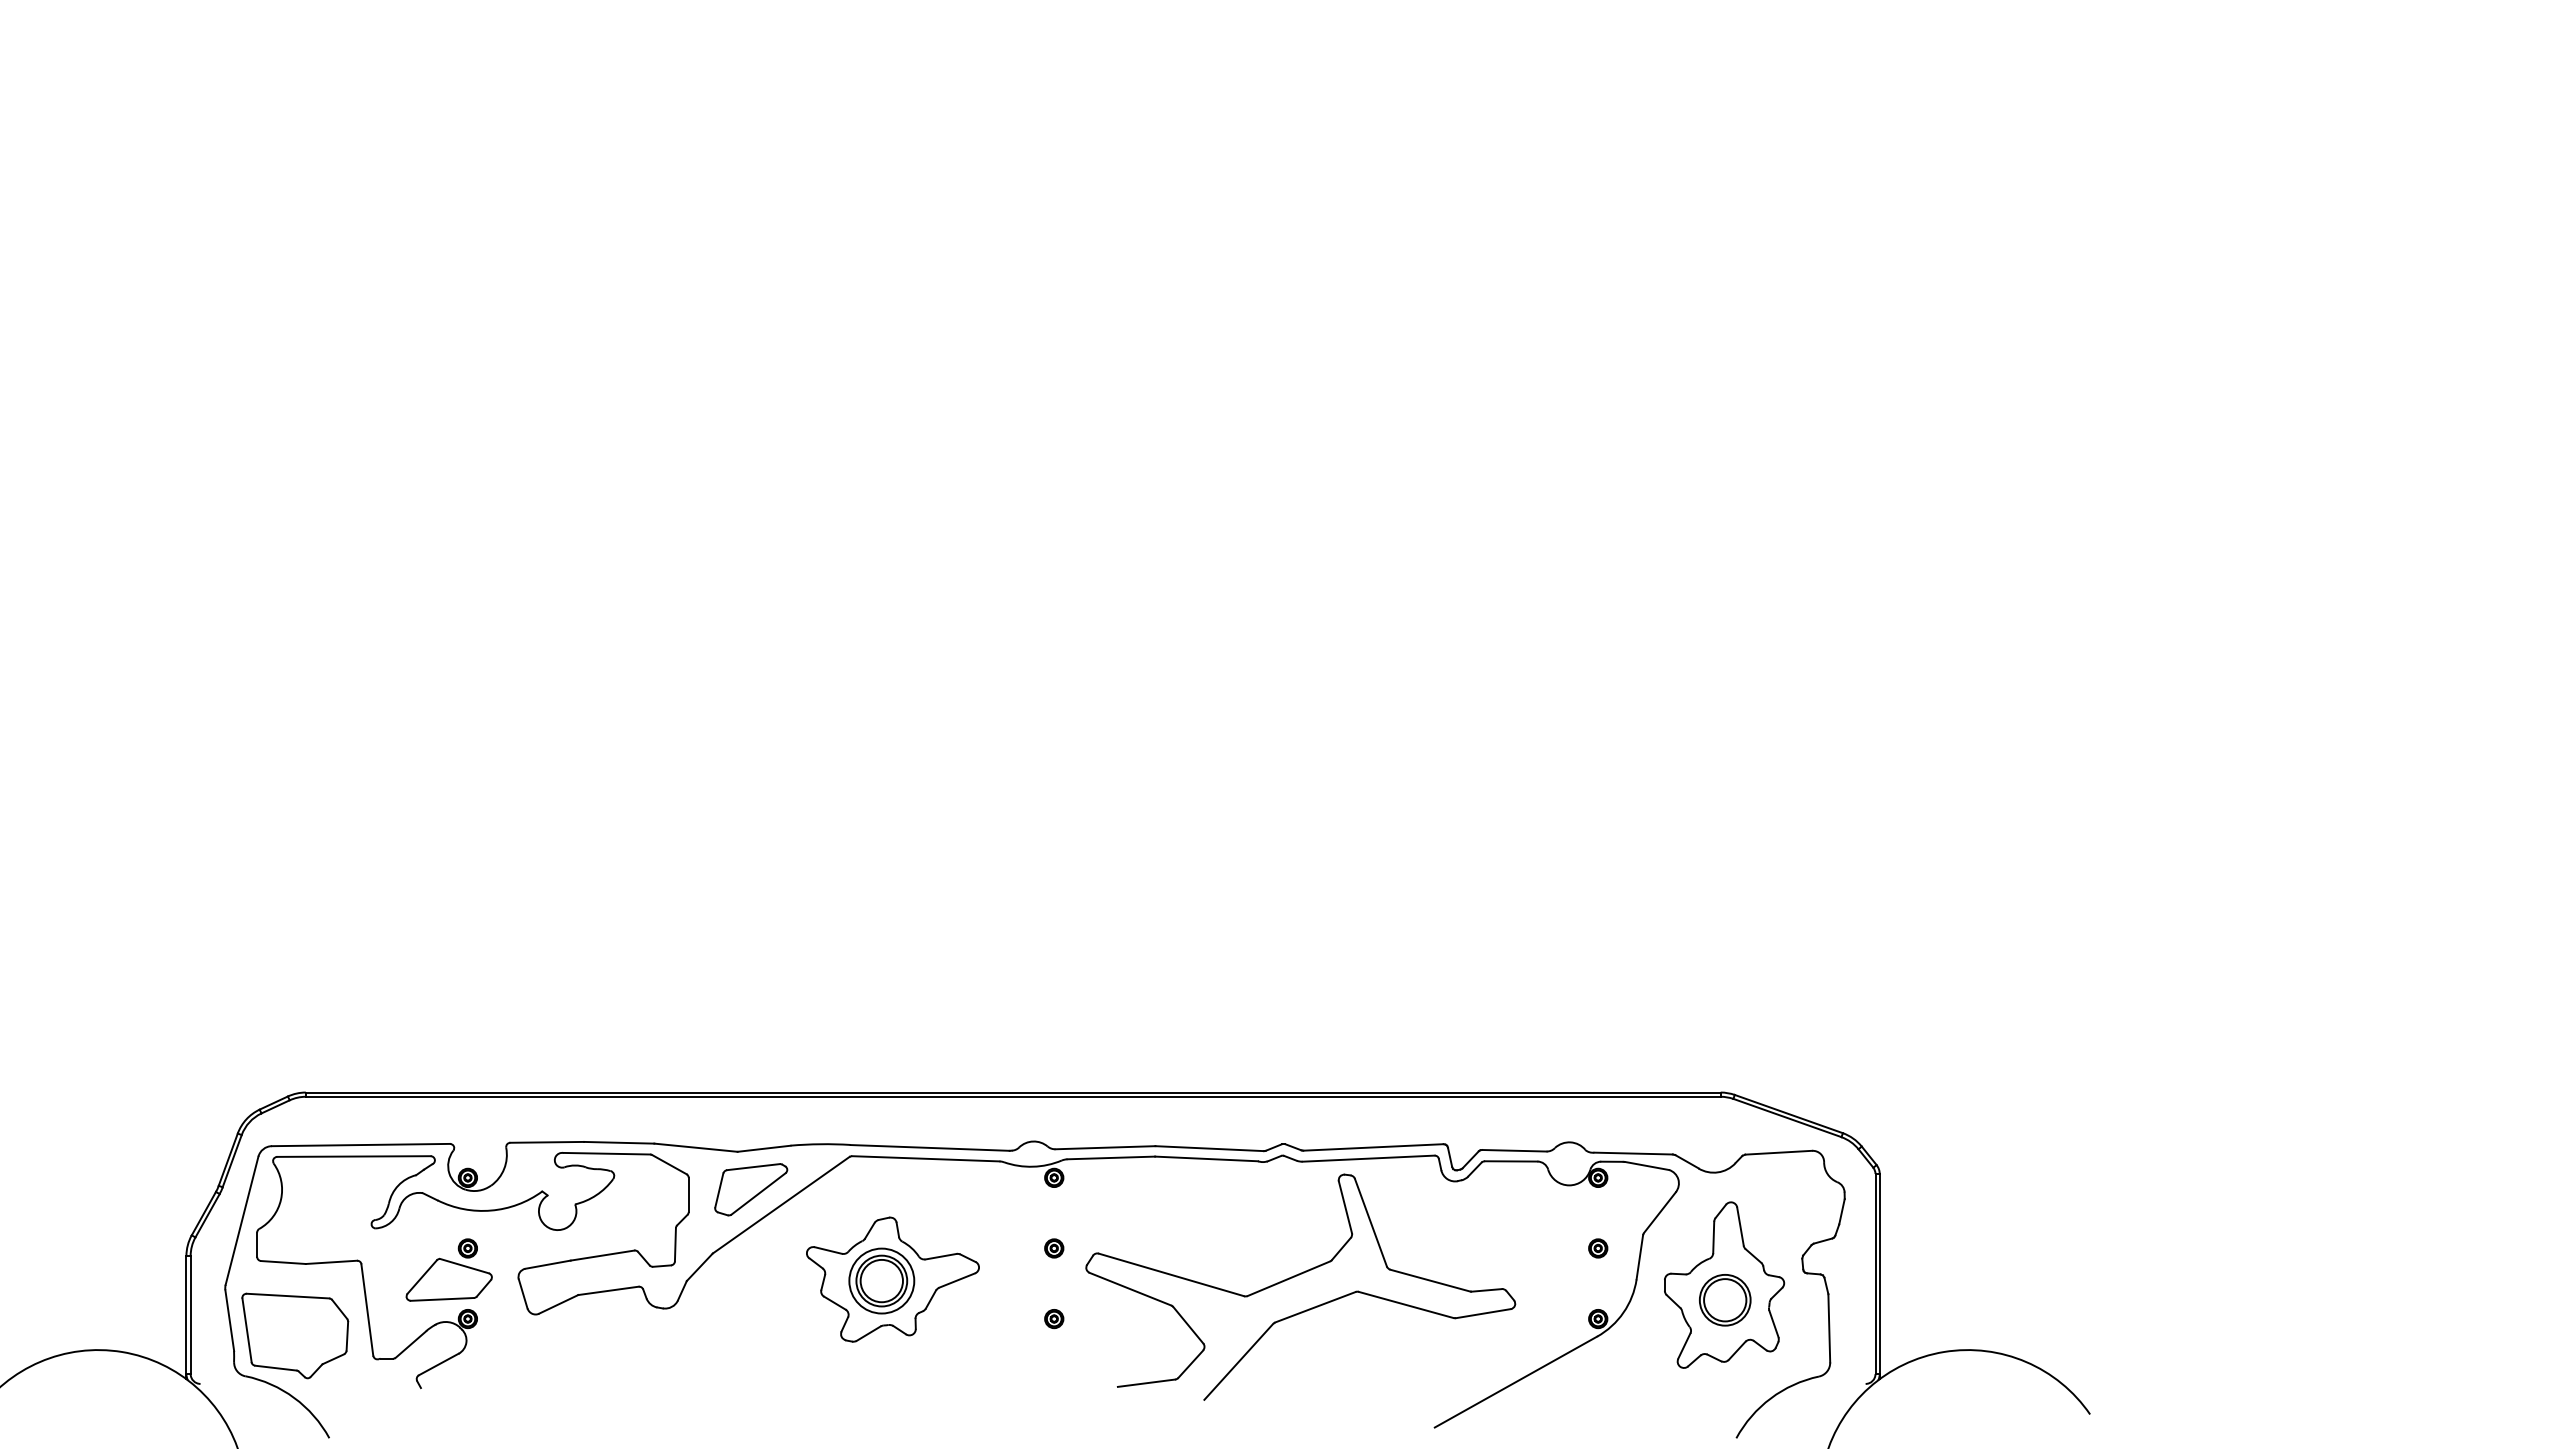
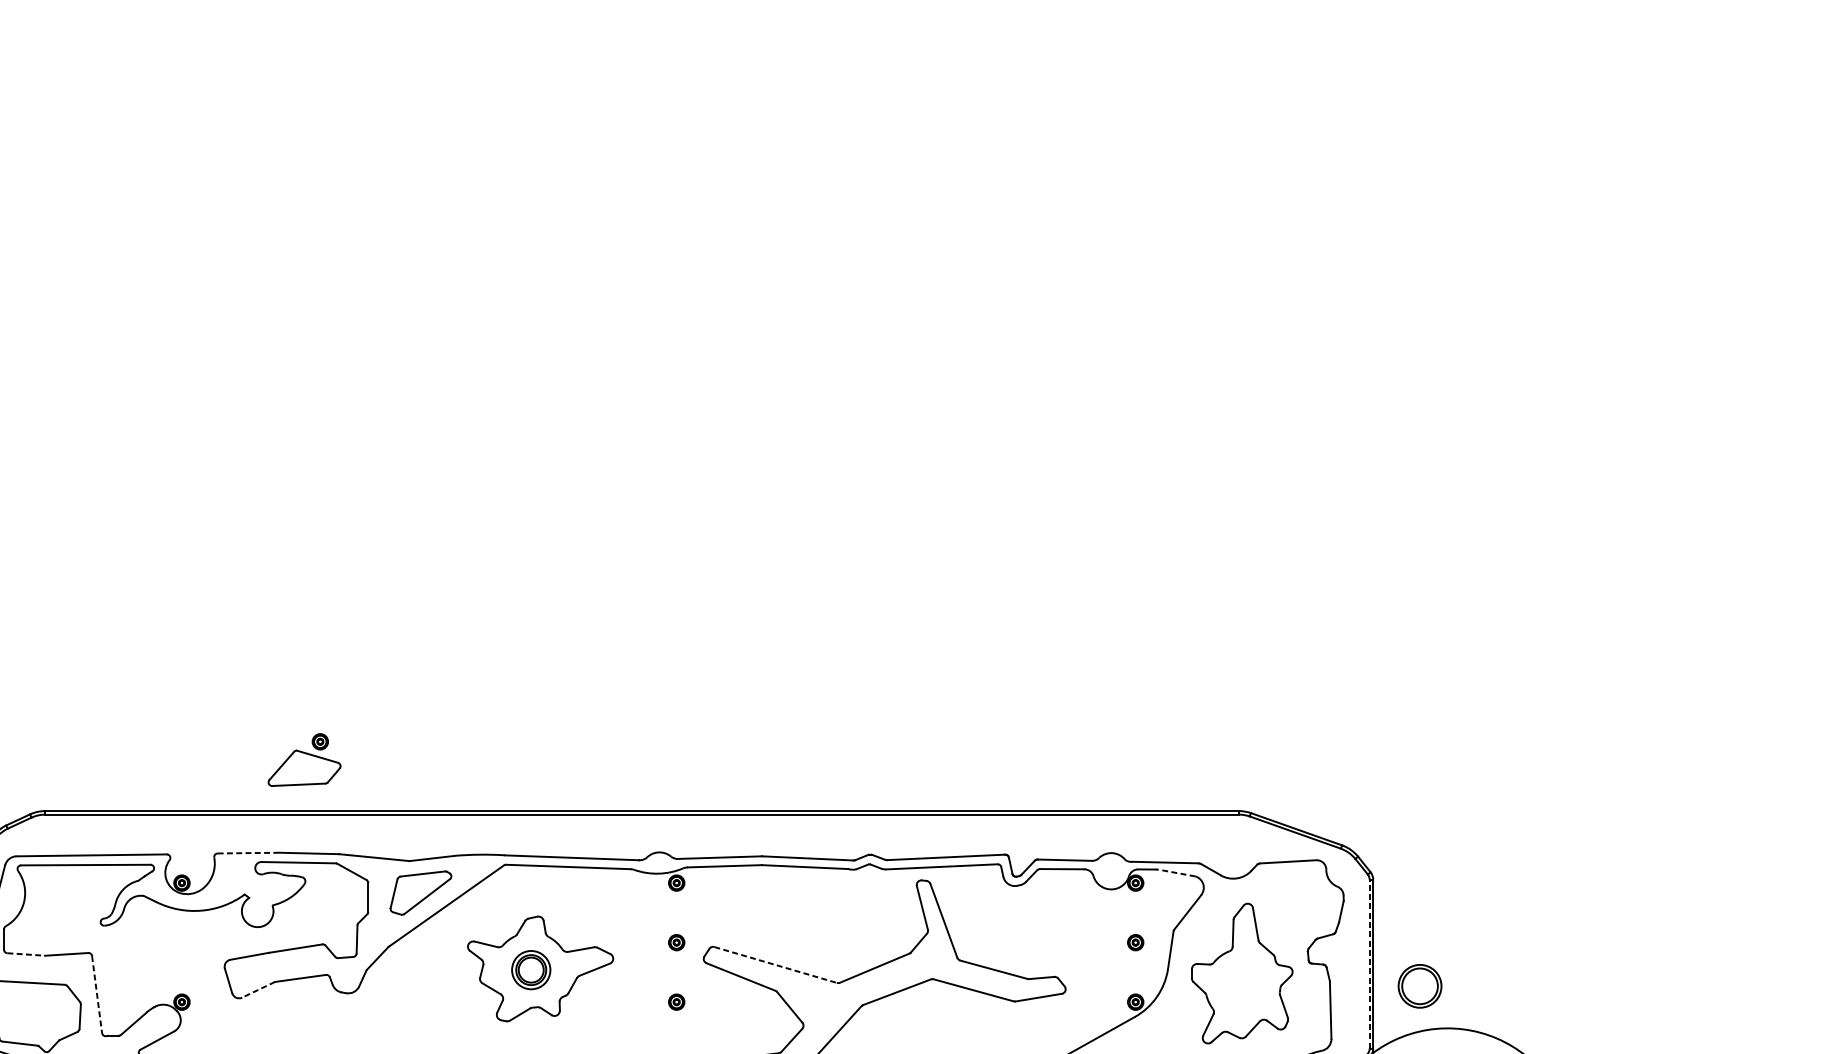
line: (547, 1142) -> (249, 853), solid -> dashed
line: (1646, 1165) -> (1176, 872), solid -> dashed
line: (283, 1262) -> (26, 954), solid -> dashed
part: (448, 1269) -> (303, 759), moved
line: (1875, 1273) -> (1369, 963), solid -> dashed
line: (1171, 1274) -> (775, 964), solid -> dashed
part: (881, 1280) -> (530, 969), size x0.7
part: (1725, 1300) -> (1420, 986), moved
line: (558, 1304) -> (258, 989), solid -> dashed
line: (367, 1310) -> (97, 994), solid -> dashed

